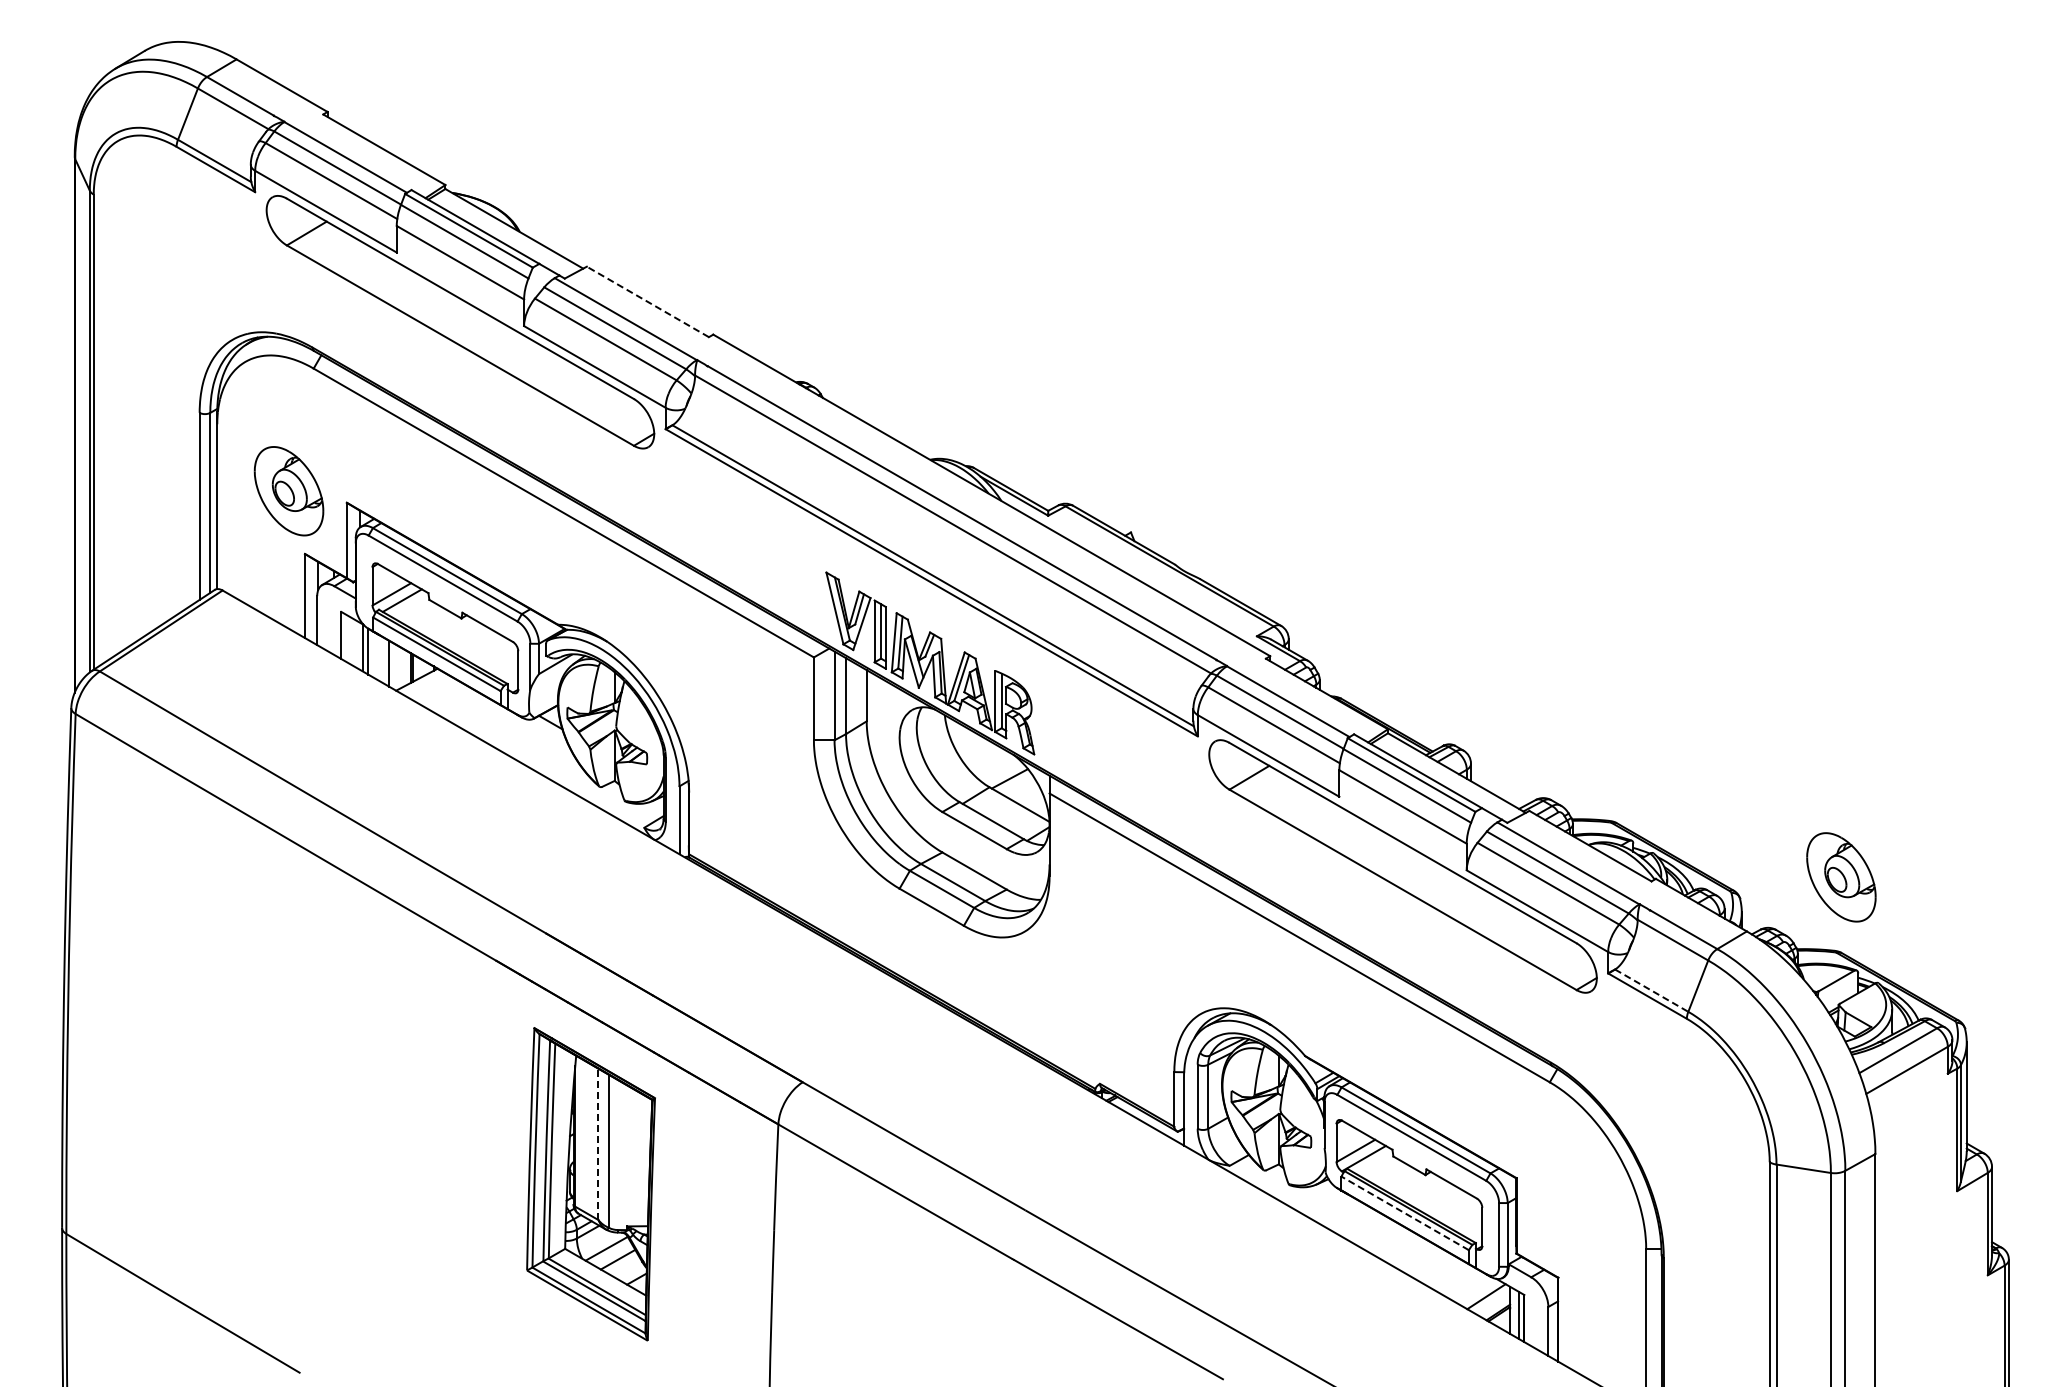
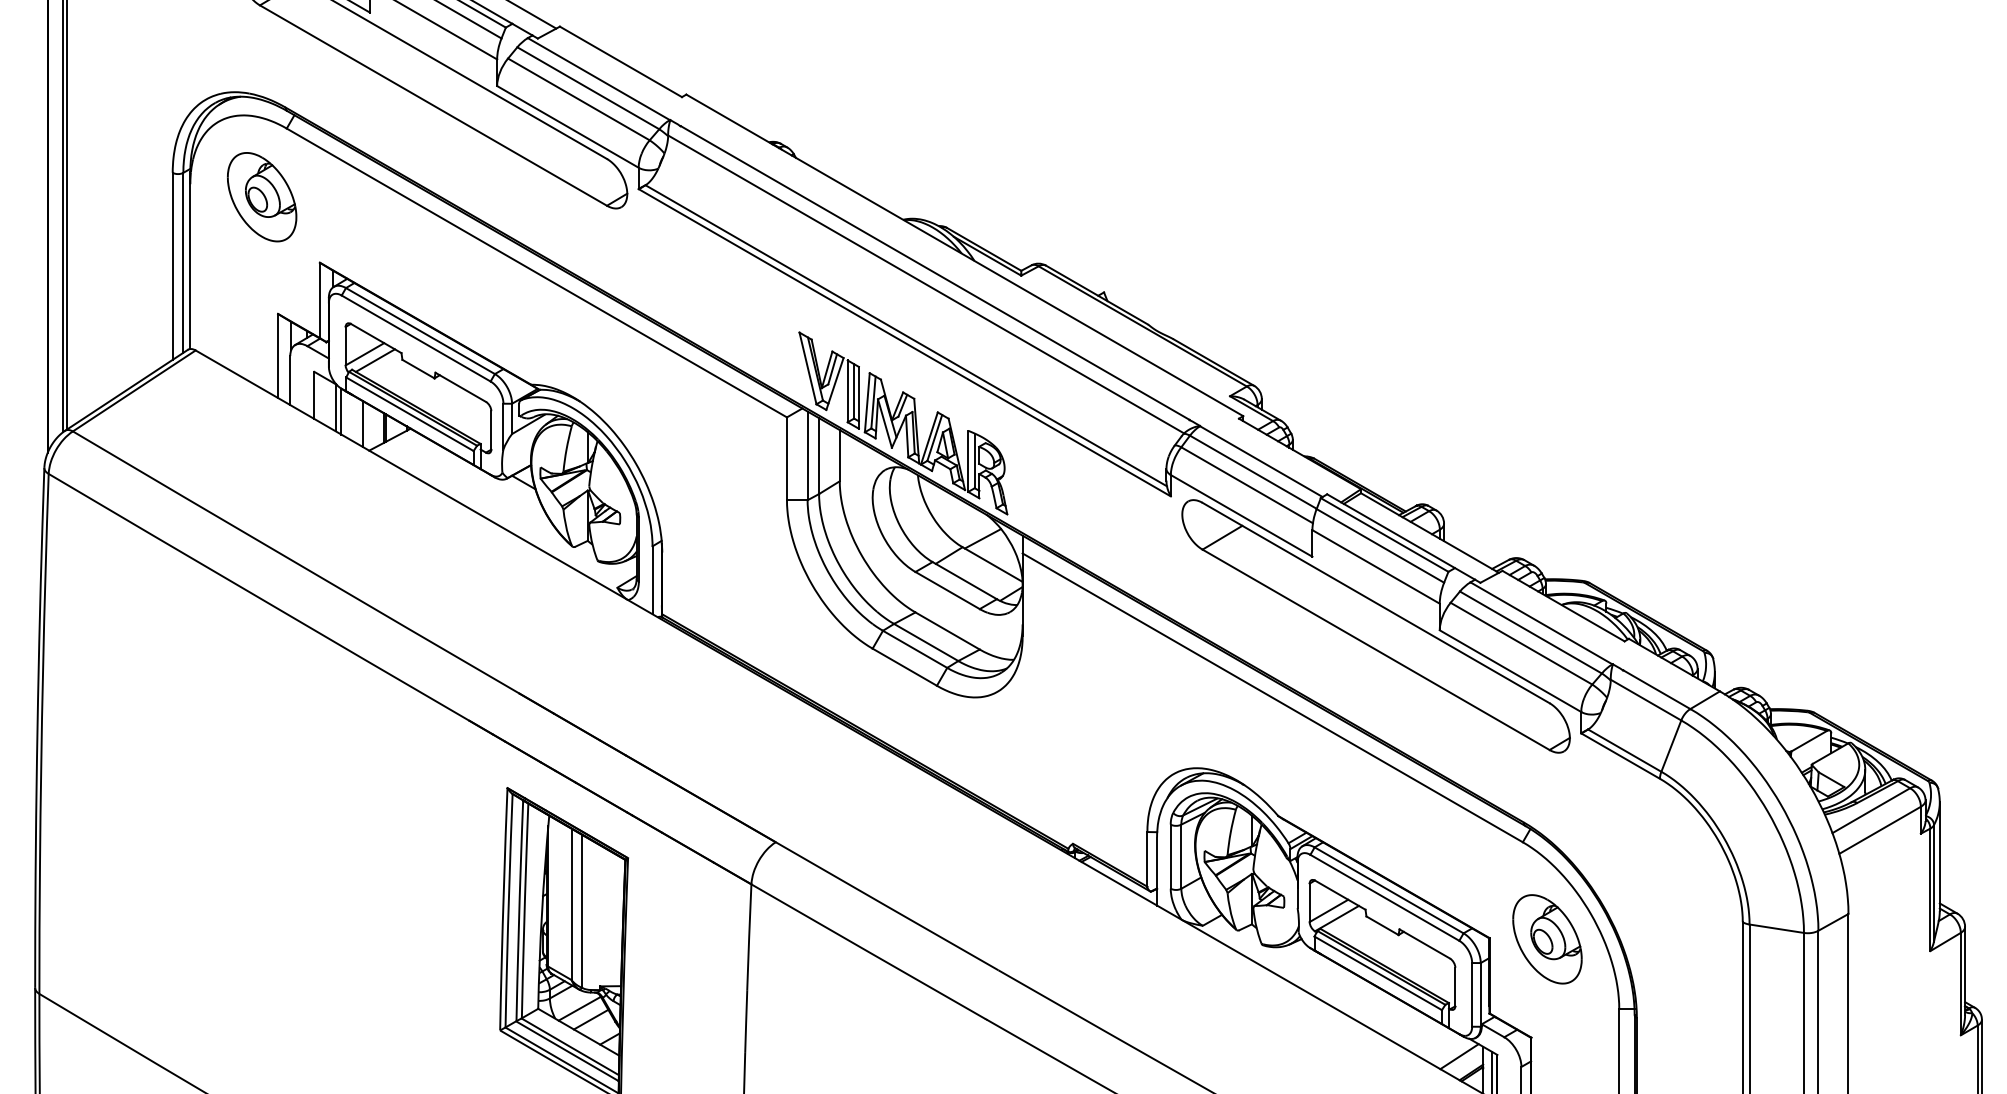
line: (647, 301) -> (620, 61), dashed -> solid
part: (288, 491) -> (261, 197), moved
part: (1841, 877) -> (1547, 939), moved
line: (1652, 990) -> (1625, 750), dashed -> solid
line: (598, 1144) -> (571, 904), dashed -> solid
line: (1405, 1213) -> (1378, 973), dashed -> solid

